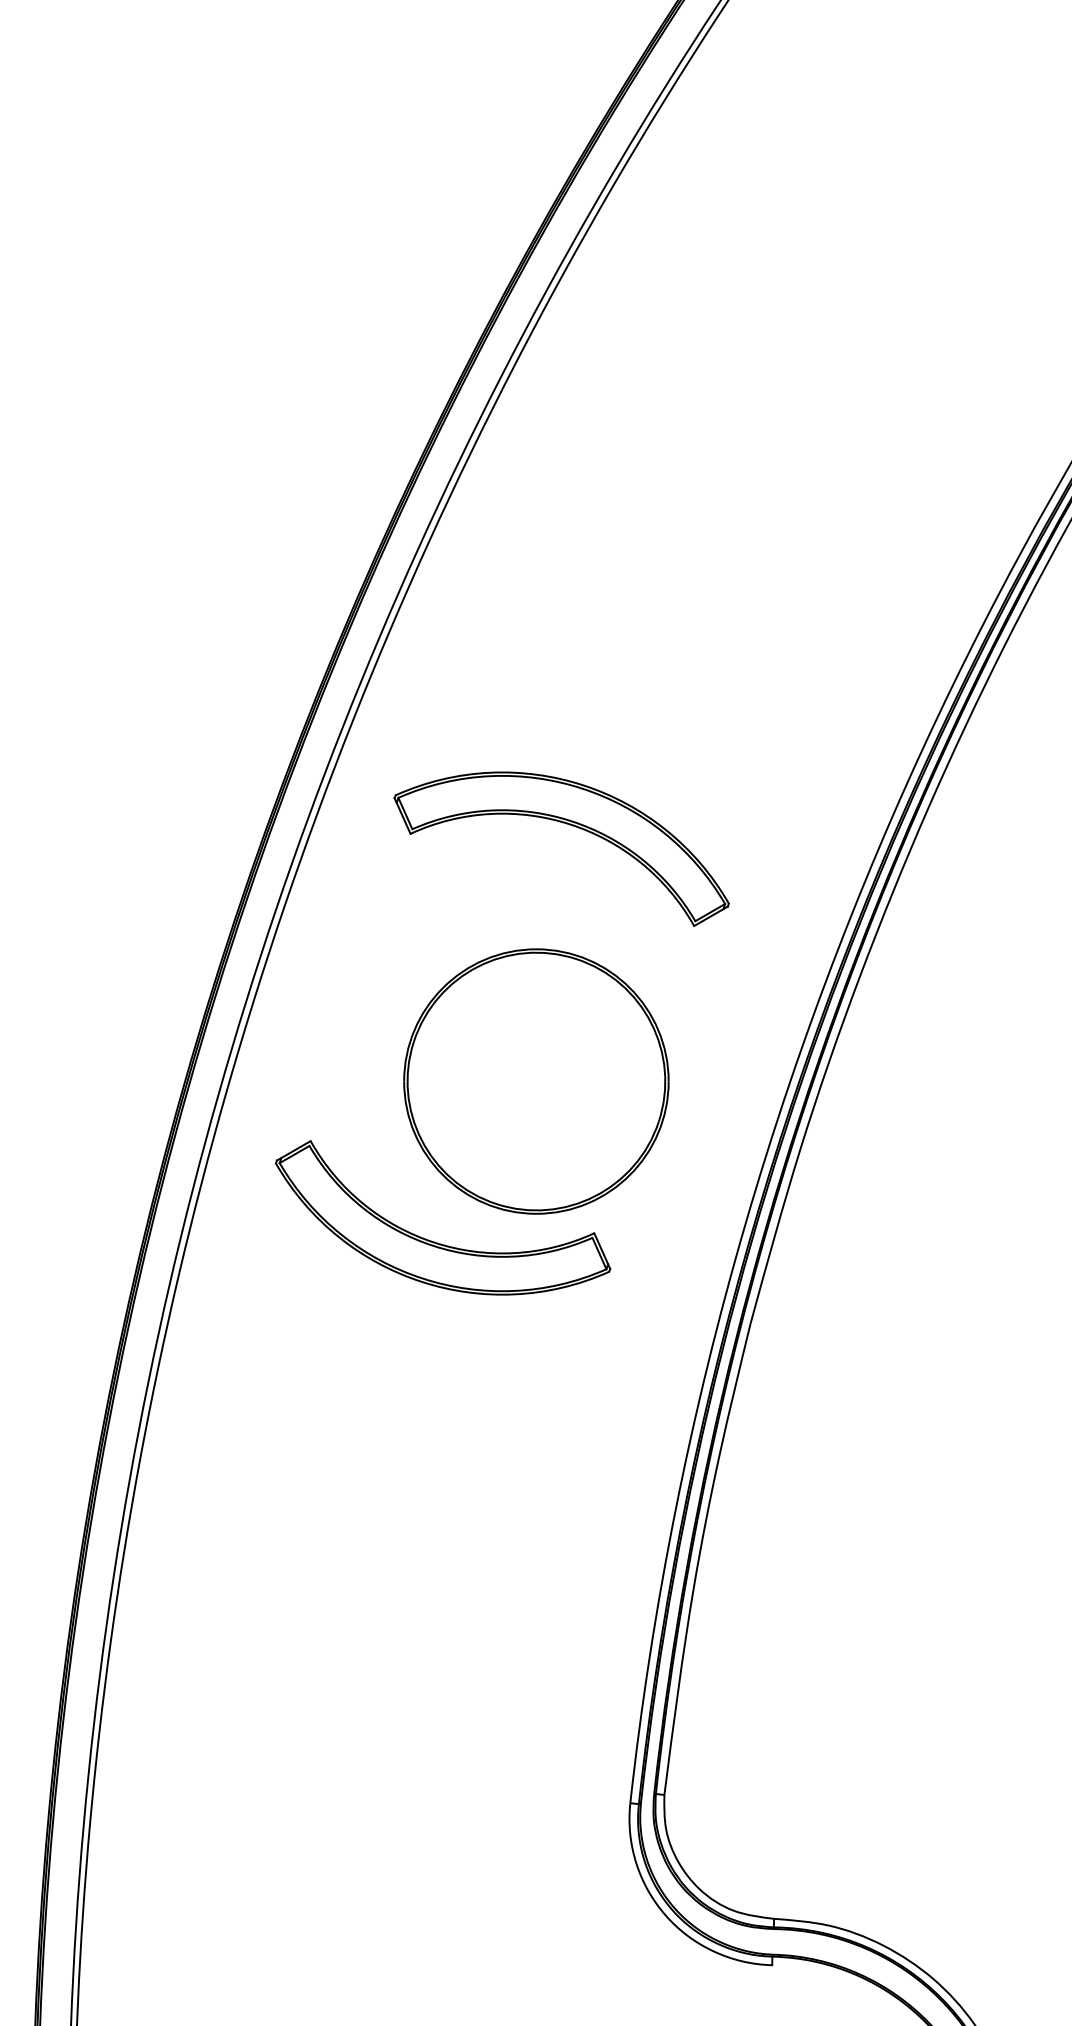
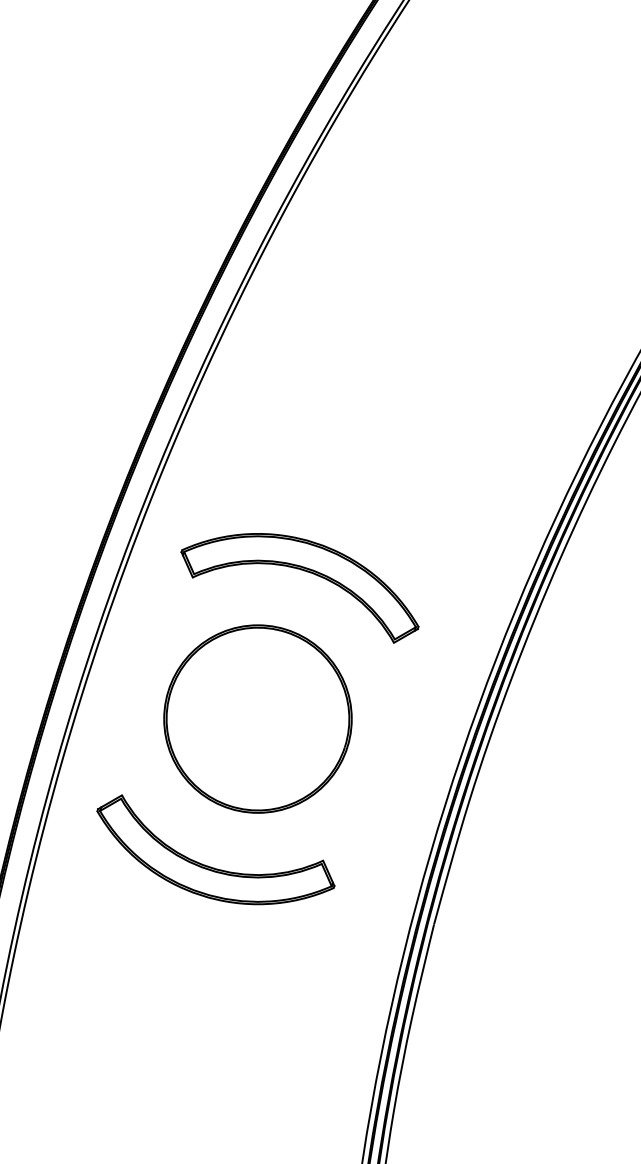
part: (536, 1081) -> (258, 719), moved

